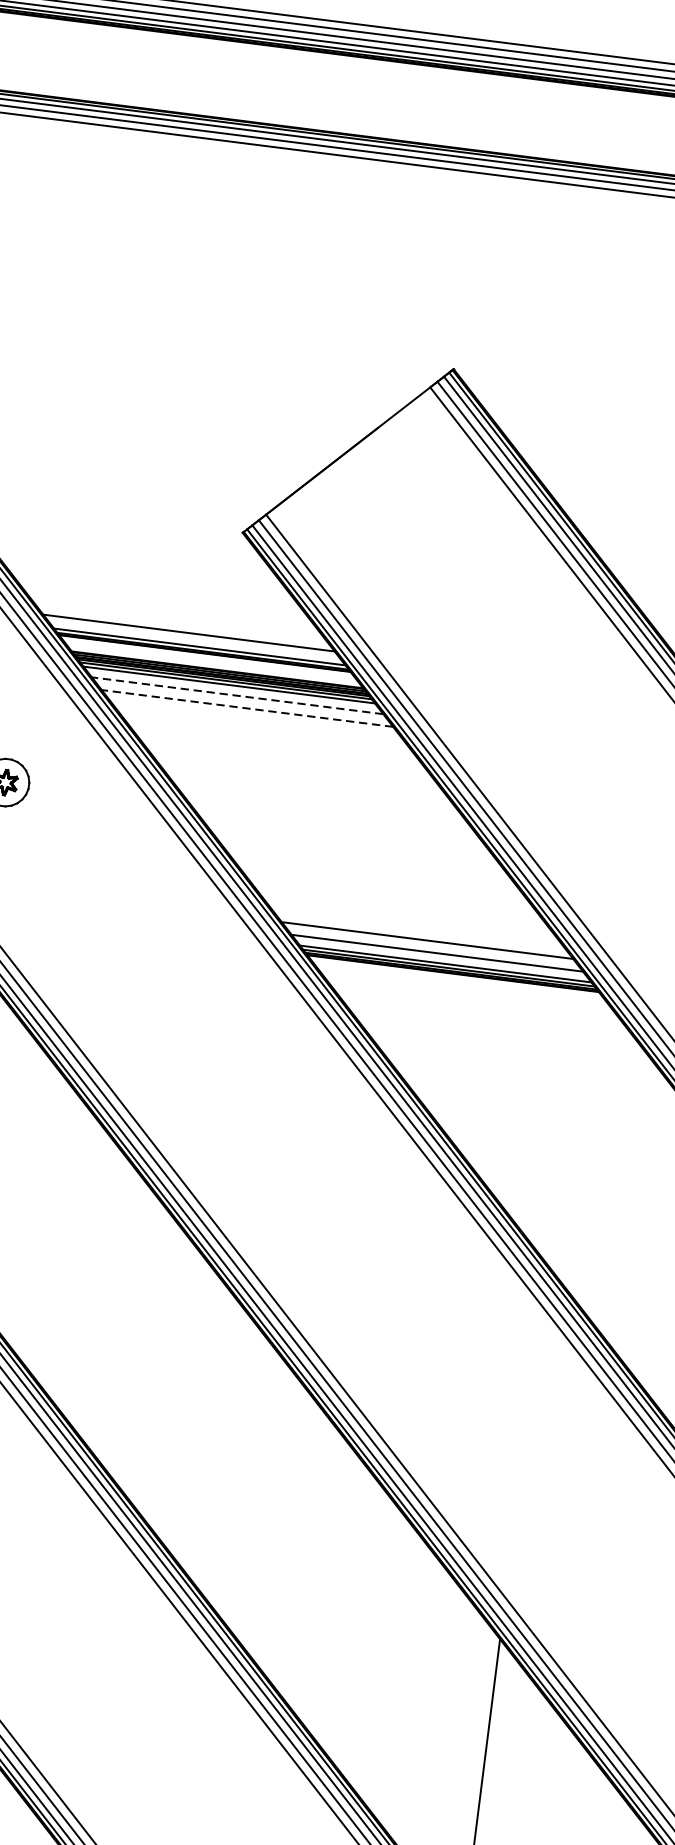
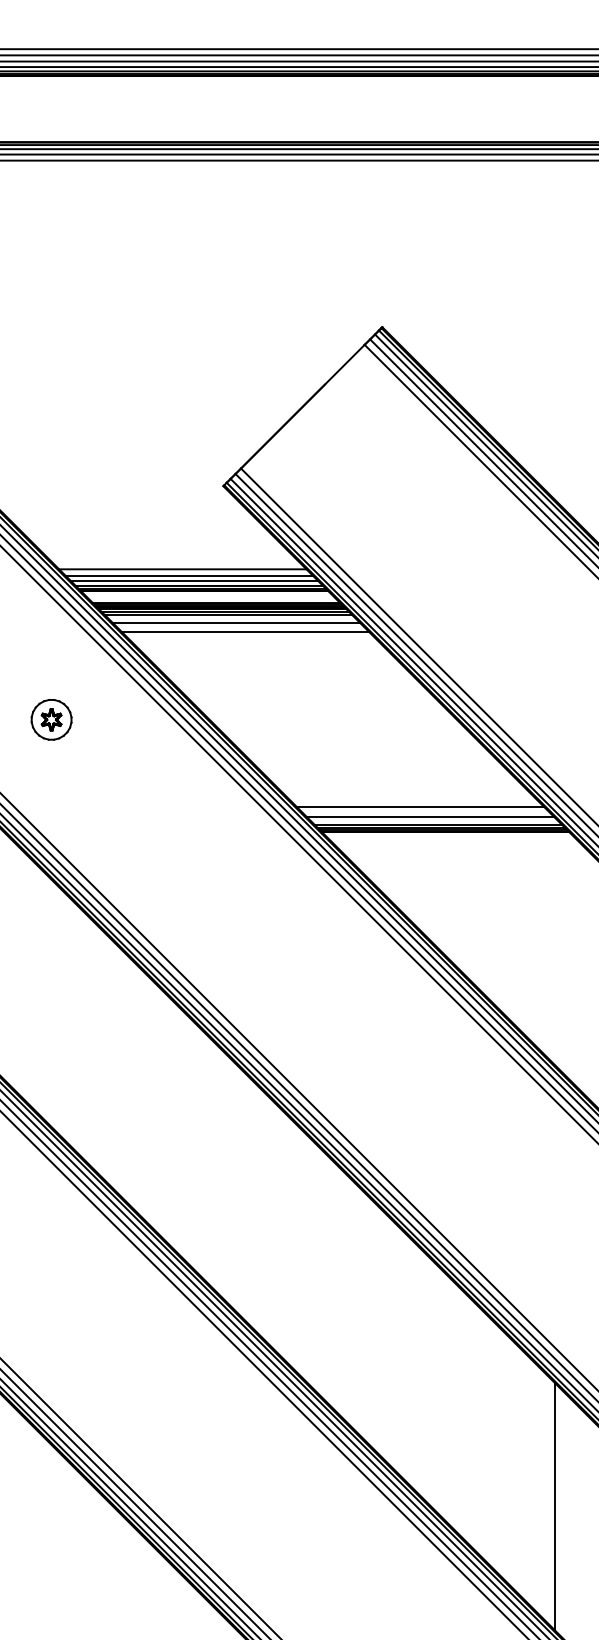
line: (182, 624) -> (182, 569), added
line: (194, 640) -> (194, 581), added
line: (237, 695) -> (236, 622), dashed -> solid
line: (247, 708) -> (245, 632), dashed -> solid

